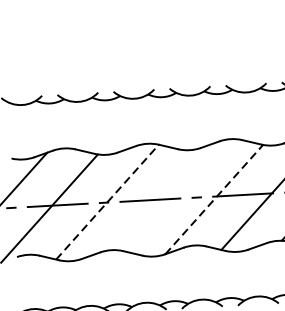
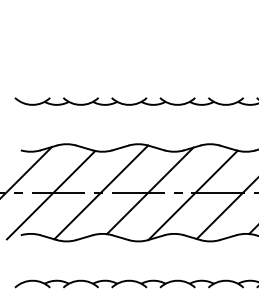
line: (163, 196) -> (149, 190), added
line: (214, 199) -> (193, 195), dashed -> solid
line: (107, 202) -> (101, 192), dashed -> solid

